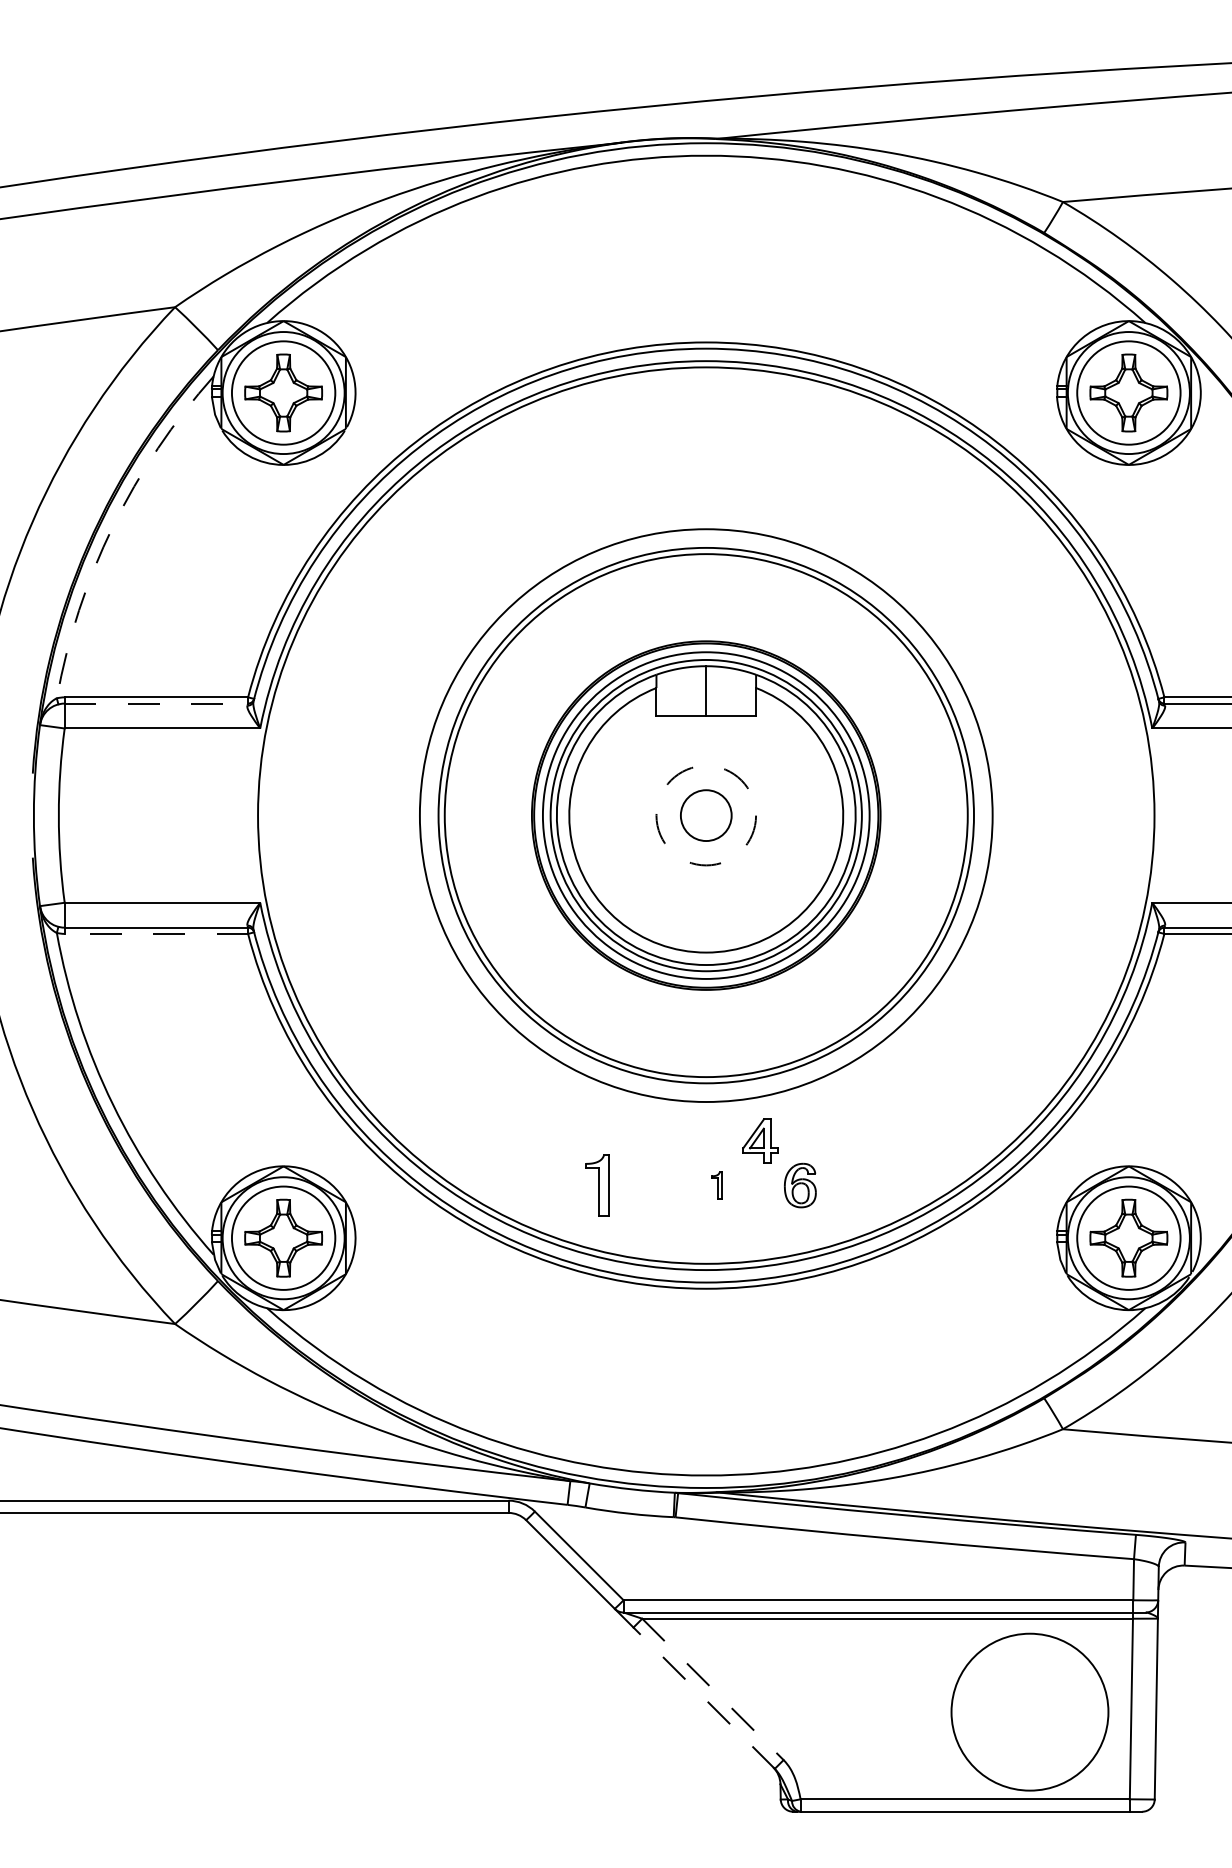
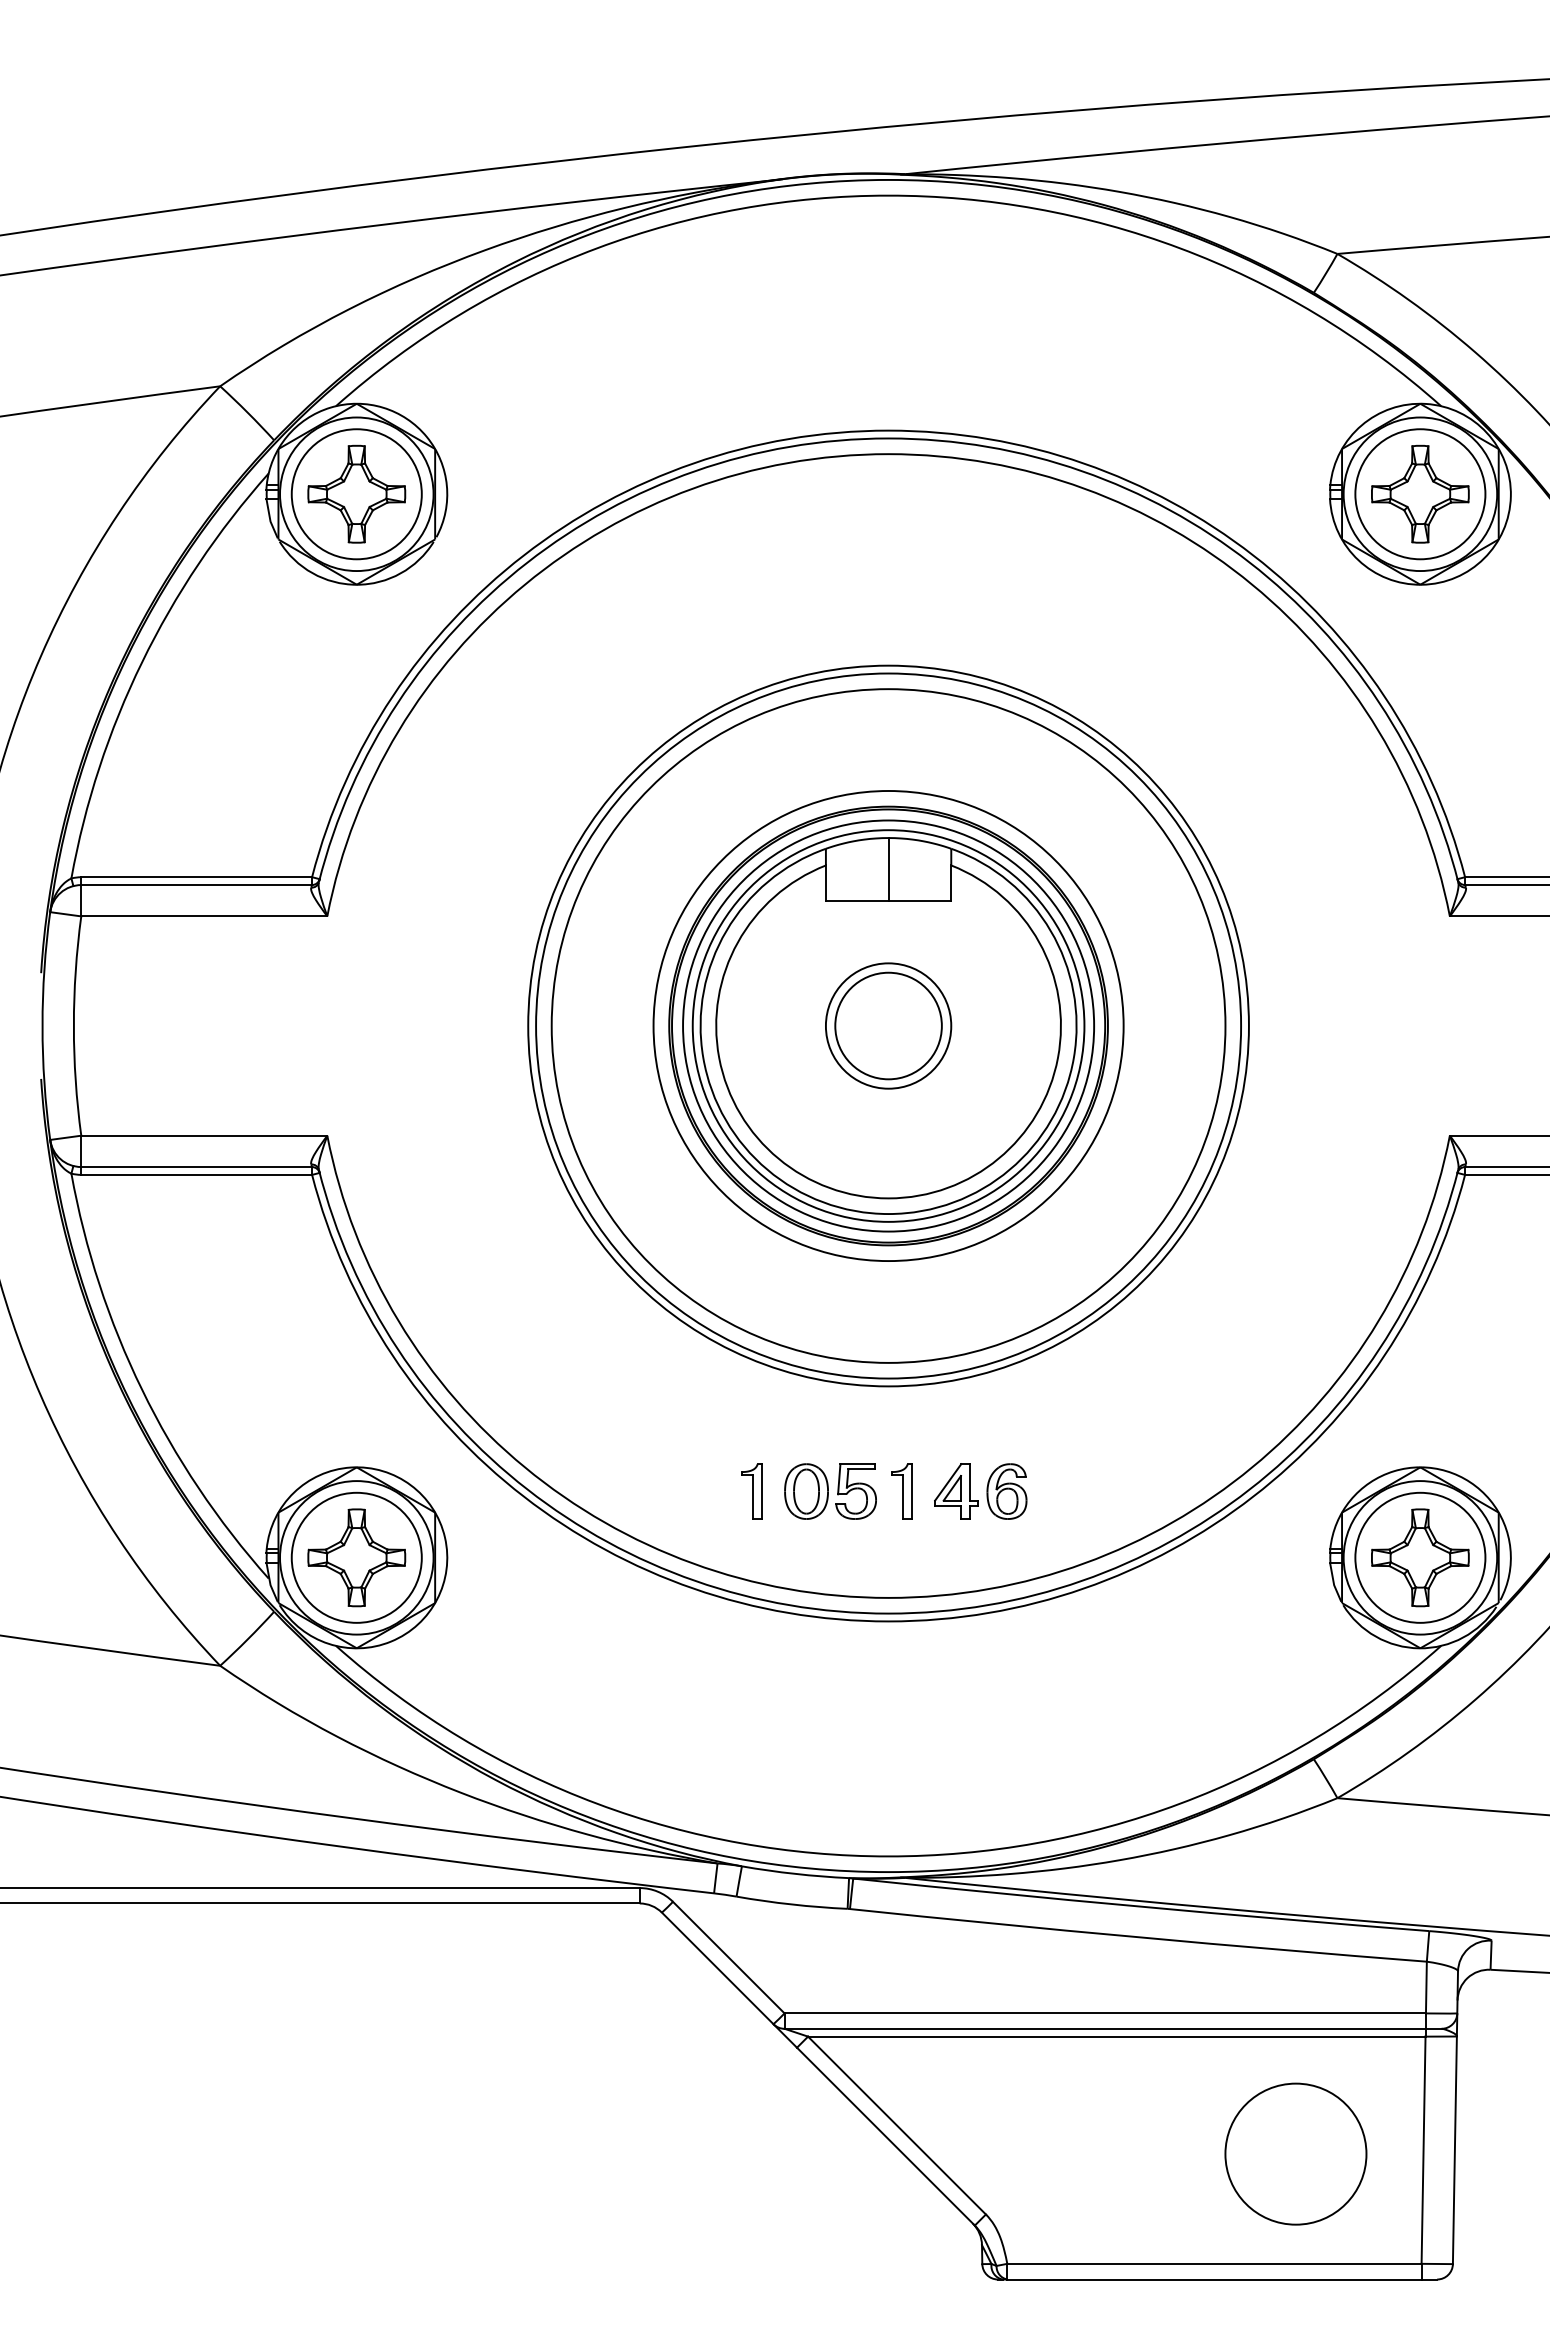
arc: (113, 526) -> (142, 662), dashed -> solid
line: (157, 703) -> (197, 885), dashed -> solid
circle: (706, 815) -> (888, 1025), dashed -> solid
circle: (706, 815) -> (888, 1025), size x0.62
circle: (706, 815) -> (888, 1025), size x1.67
circle: (706, 815) -> (888, 1026), size x0.71
line: (156, 933) -> (196, 1174), dashed -> solid
part: (760, 1141) -> (956, 1491), moved
part: (597, 1185) -> (751, 1491), size x0.71
part: (660, 1185) -> (830, 1491), added
part: (716, 1185) -> (901, 1491), size x1.67
line: (713, 1689) -> (897, 2125), dashed -> solid
line: (703, 1698) -> (885, 2136), dashed -> solid
circle: (1029, 1711) -> (1295, 2153), size x0.71

